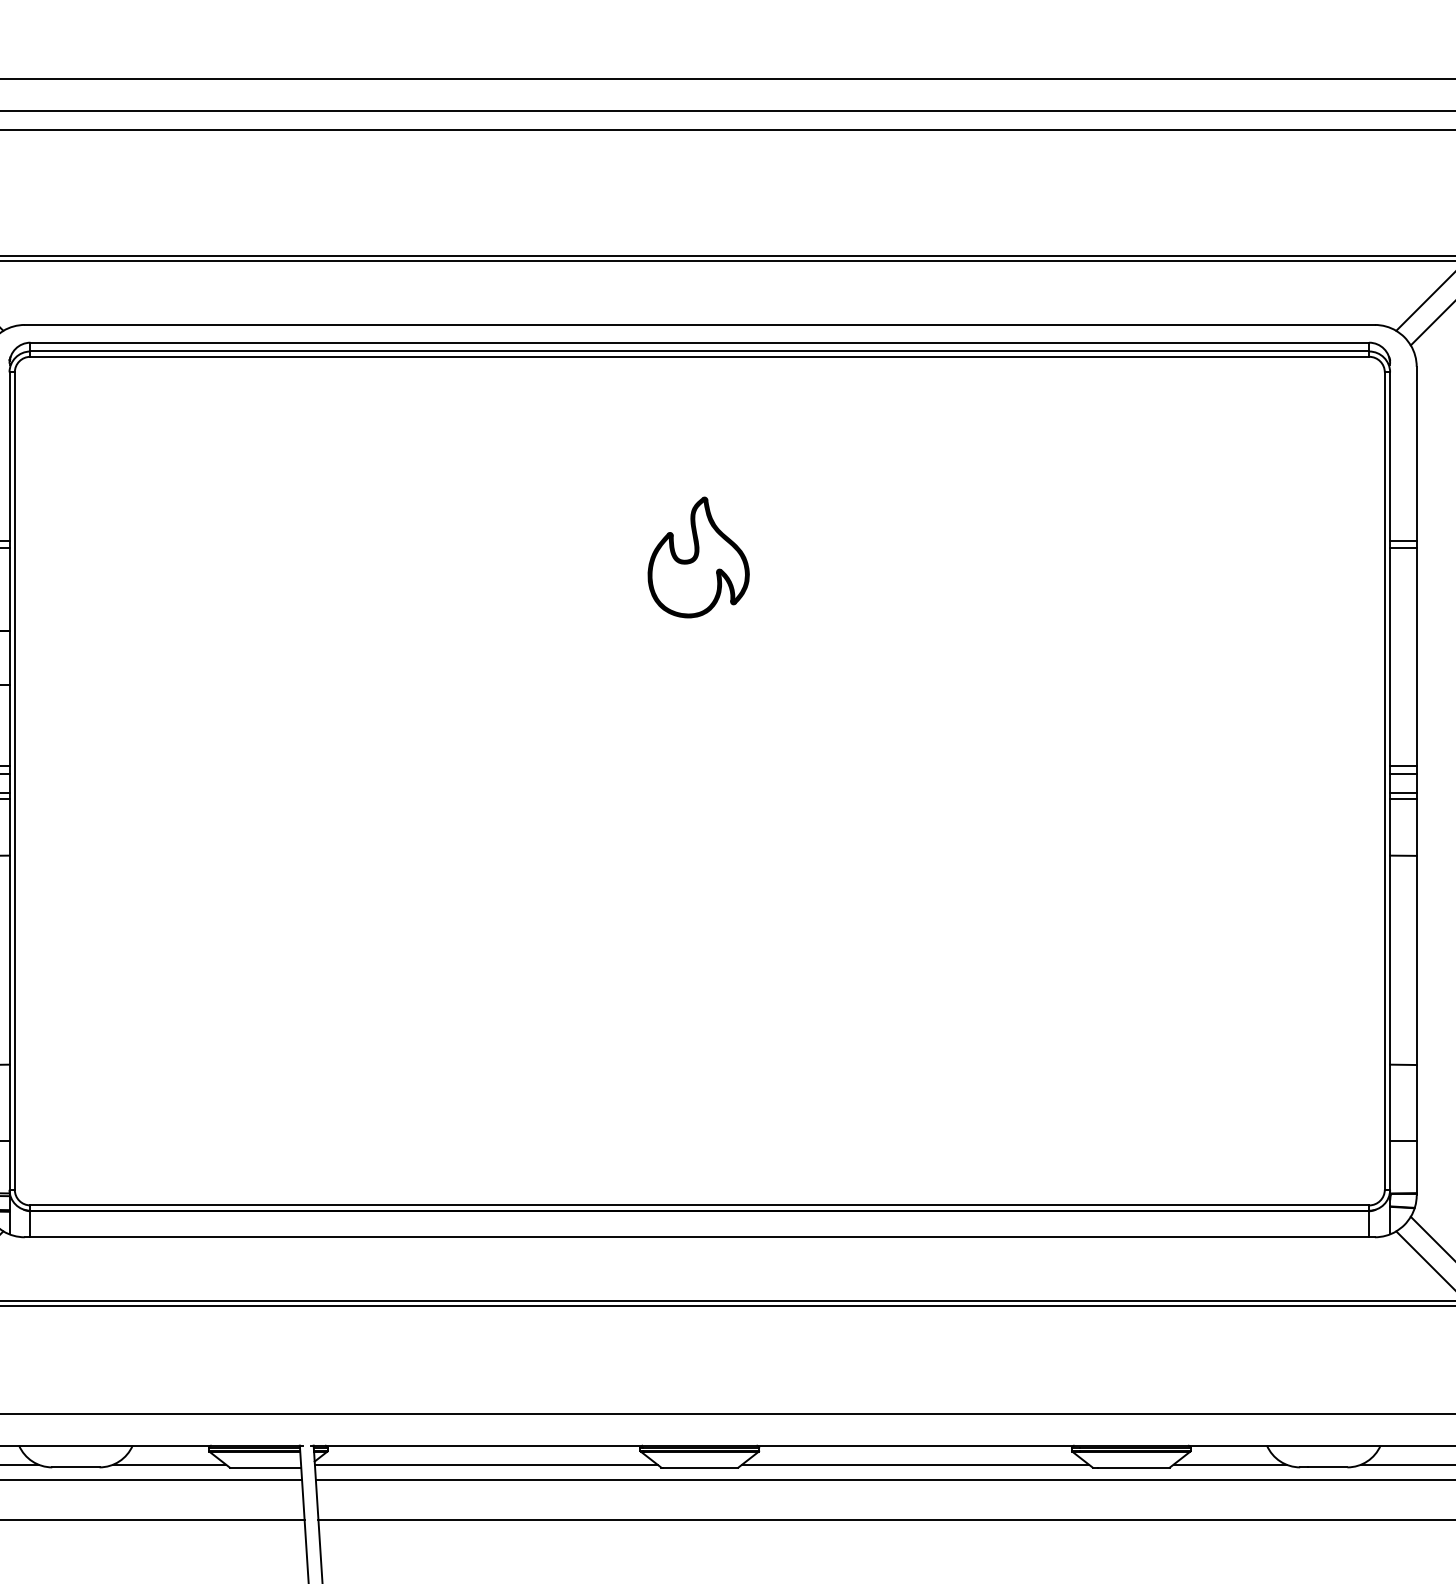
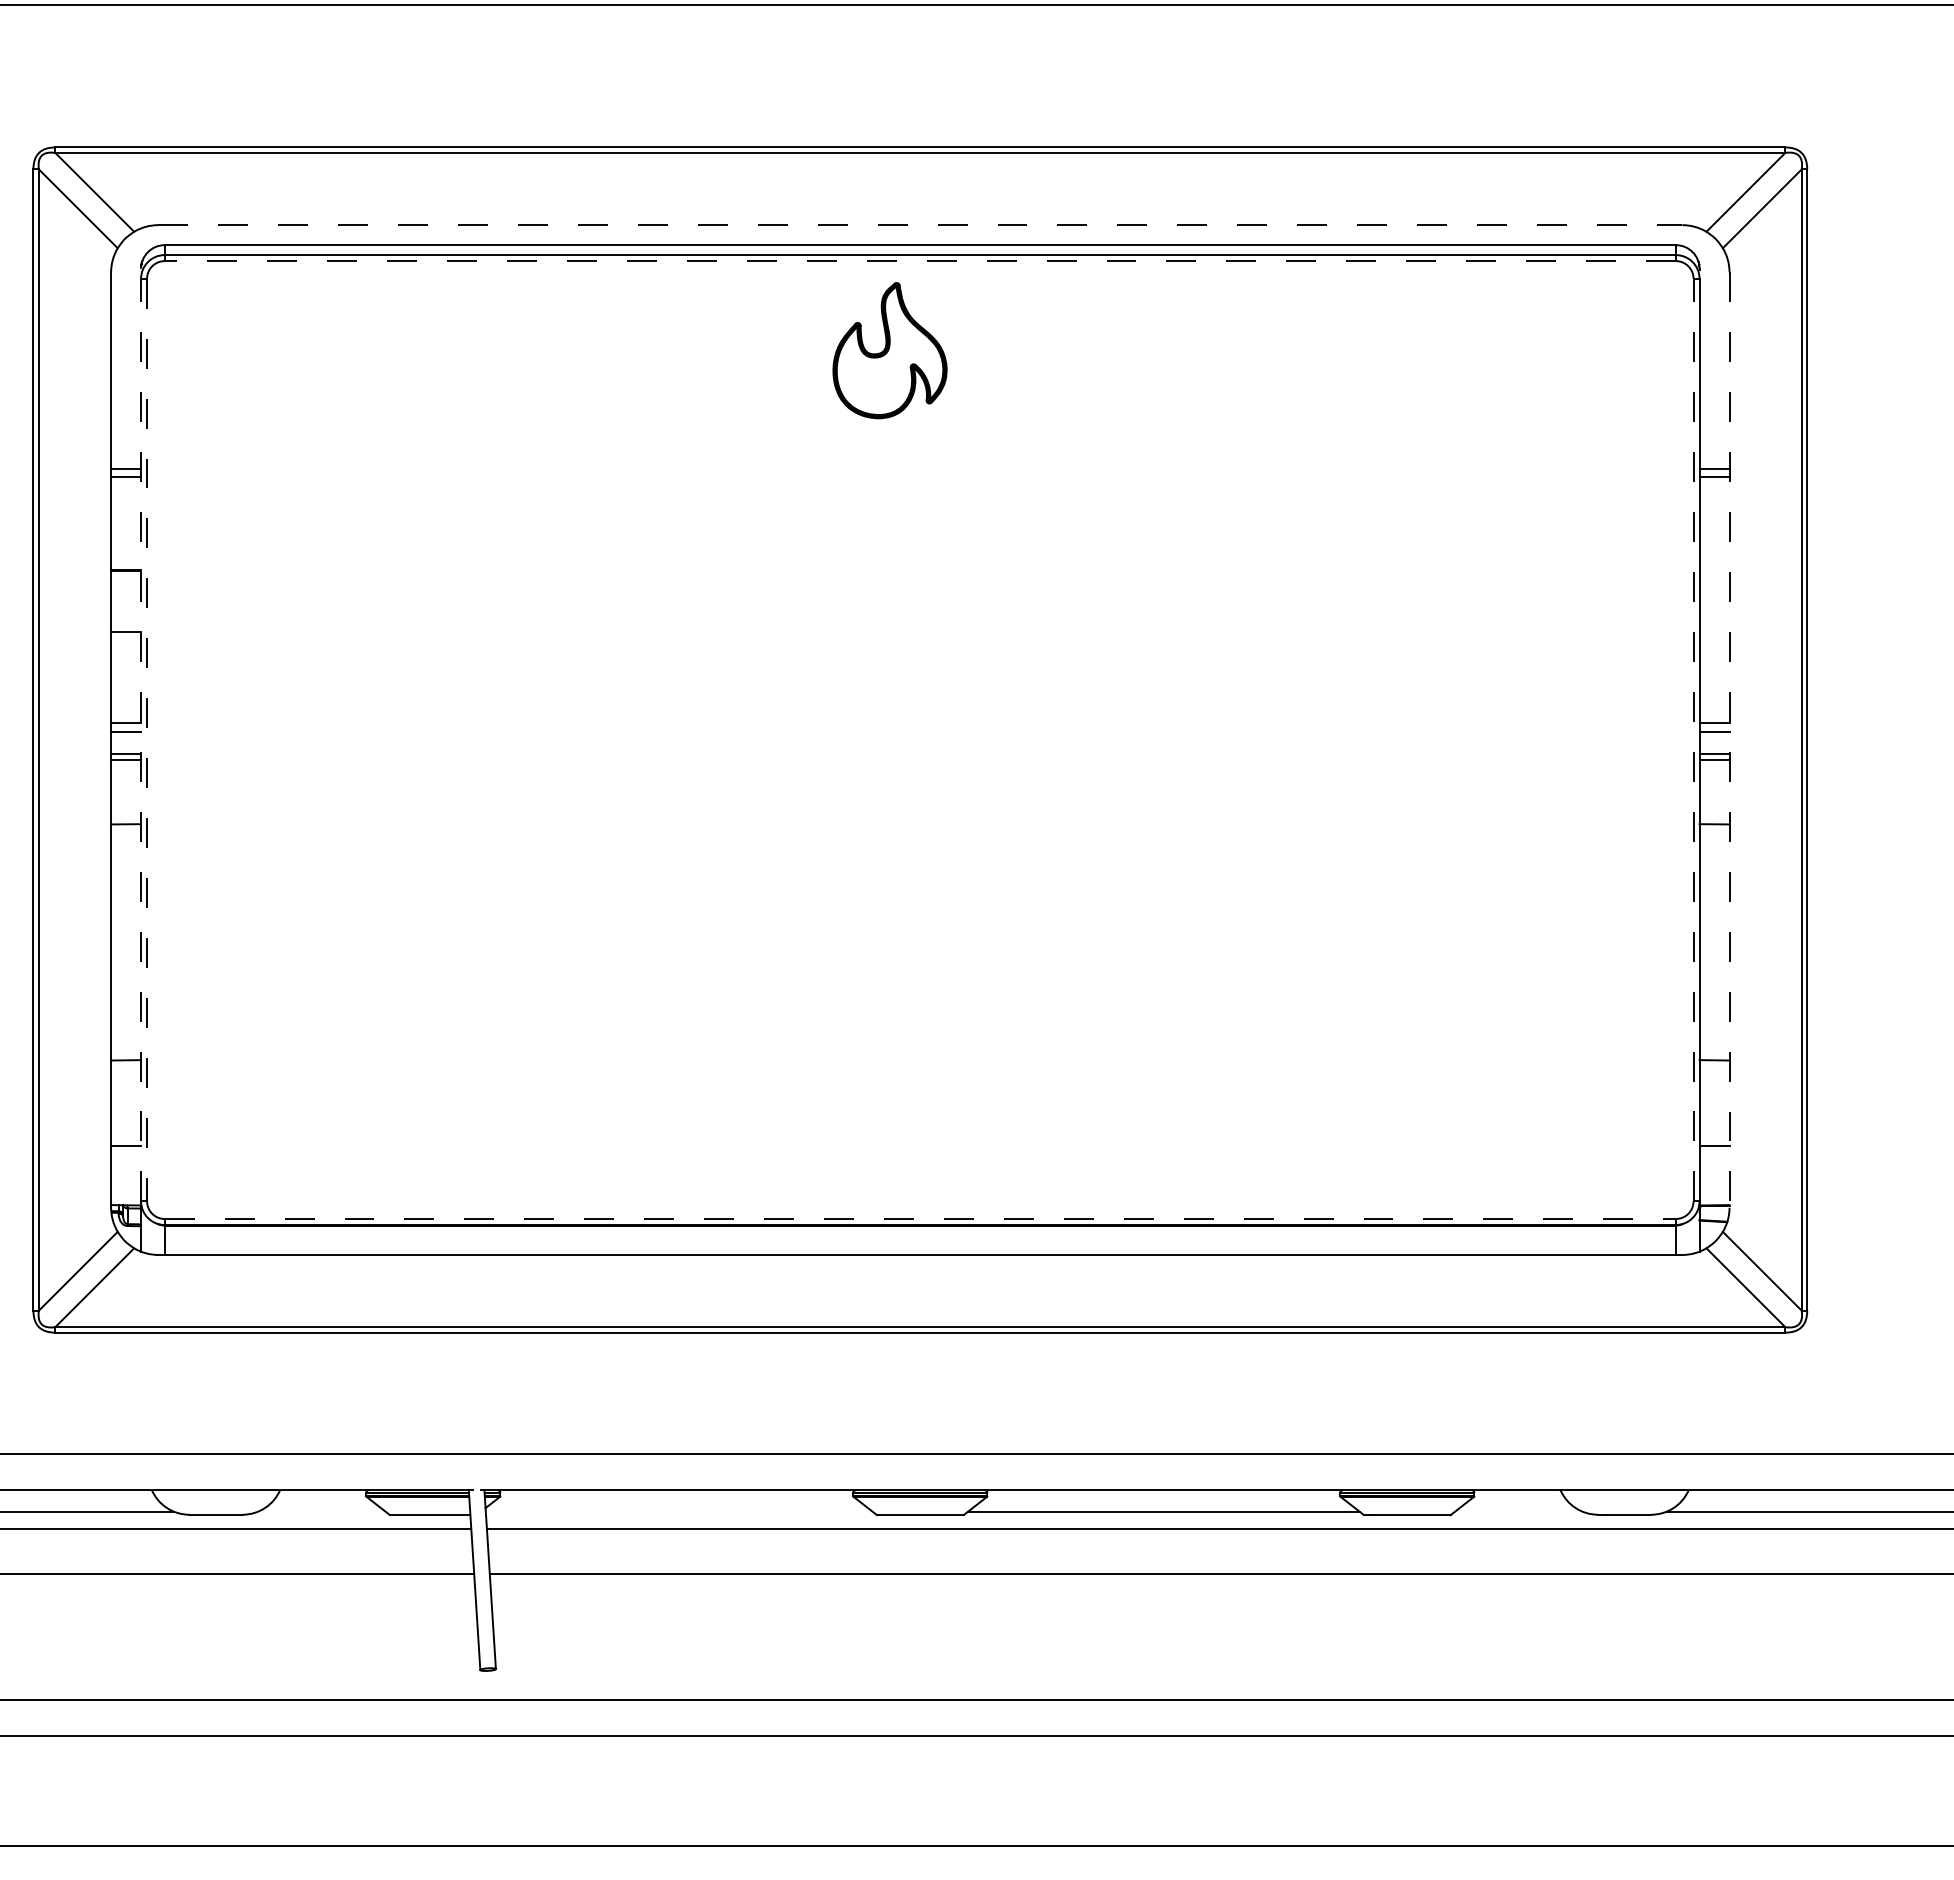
line: (699, 325) -> (920, 225), solid -> dashed
line: (699, 357) -> (920, 261), solid -> dashed
part: (698, 557) -> (889, 350), moved
line: (9, 780) -> (141, 739), solid -> dashed
line: (1384, 780) -> (1693, 739), solid -> dashed
line: (15, 781) -> (147, 740), solid -> dashed
line: (1416, 781) -> (1729, 740), solid -> dashed
line: (699, 1205) -> (920, 1219), solid -> dashed
line: (169, 1464) -> (321, 1511), removed
line: (485, 1464) -> (678, 1511), removed
line: (1229, 1464) -> (1518, 1511), removed

